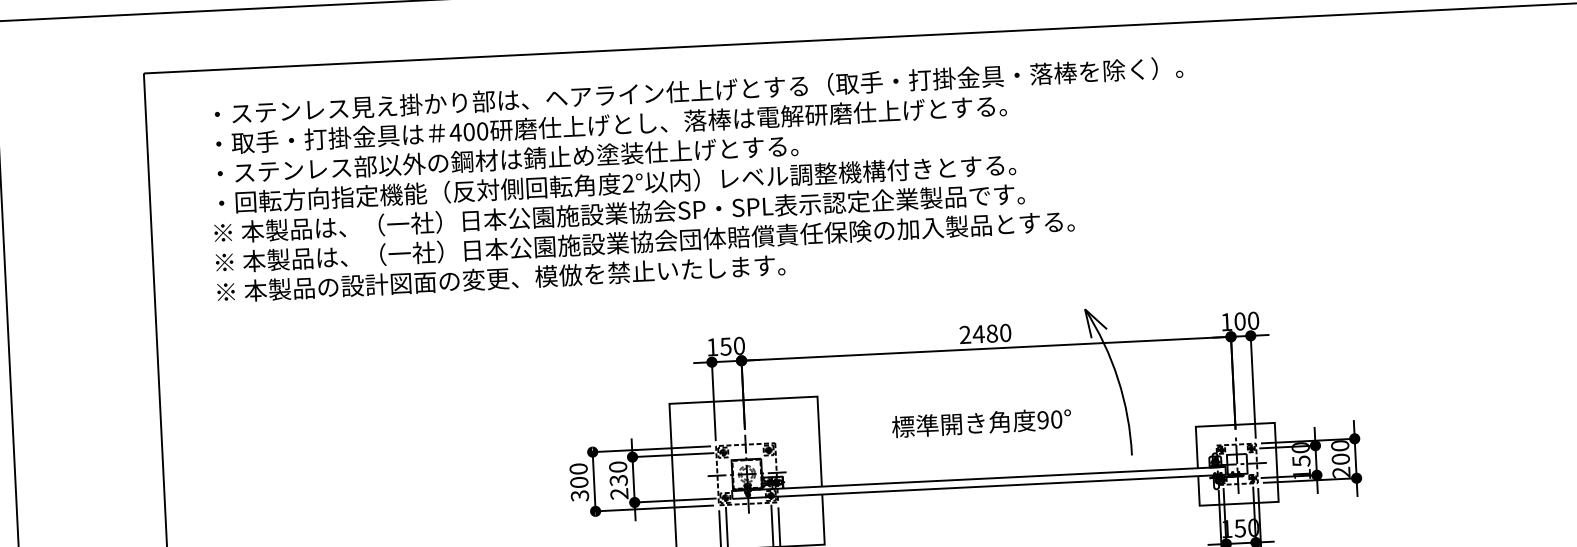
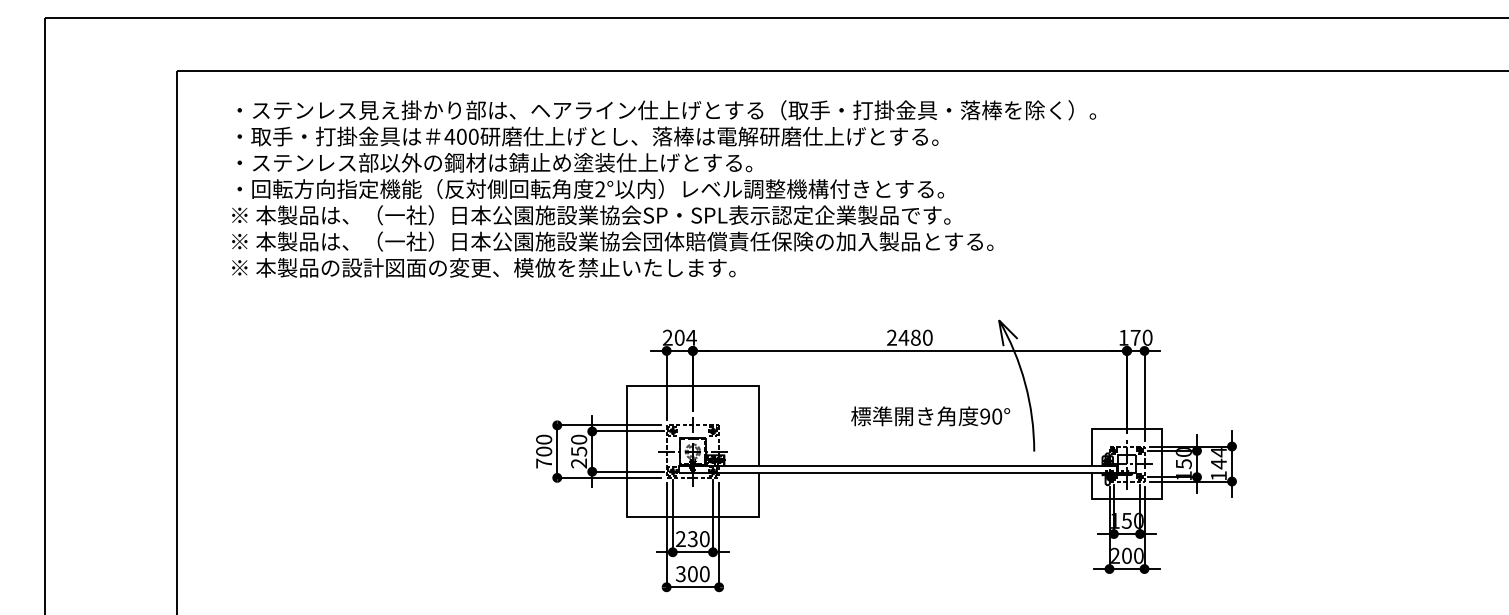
text: (1239, 321) -> (1135, 337), 100 -> 170
text: (725, 346) -> (679, 337), 150 -> 204
text: (981, 423) -> (930, 416), moved
text: (1340, 459) -> (1218, 464), 200 -> 144
text: (618, 480) -> (578, 451), 230 -> 250
text: (580, 495) -> (544, 463), 300 -> 700

